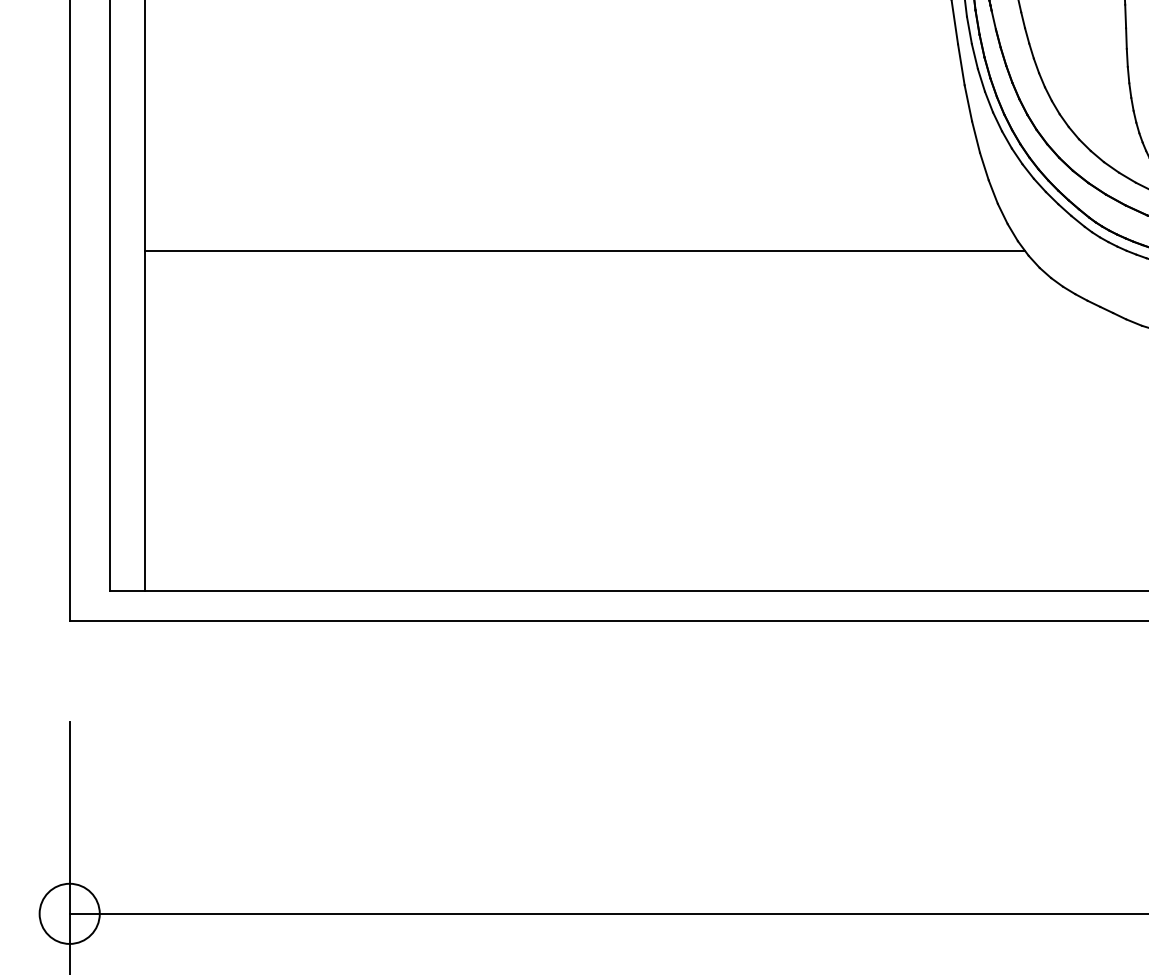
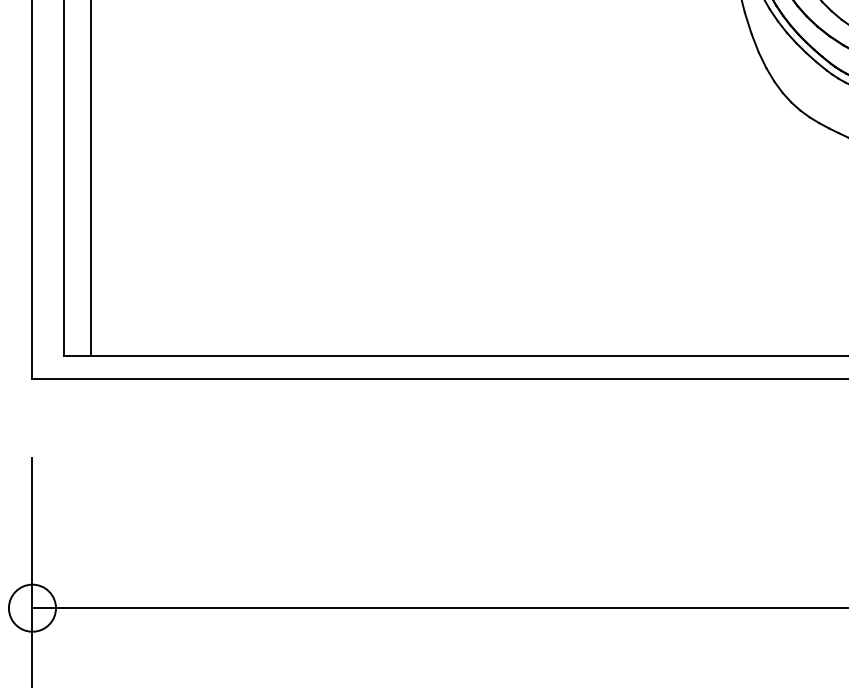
line: (584, 251) -> (435, 89), removed

